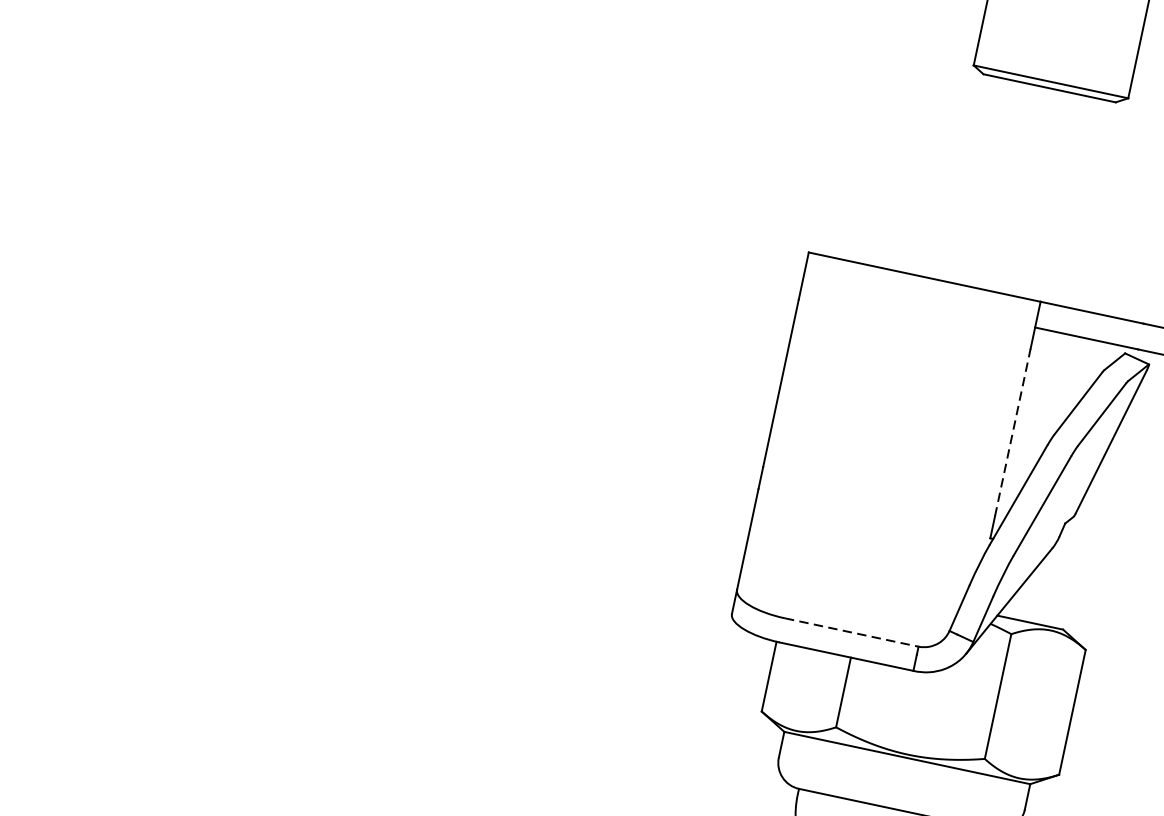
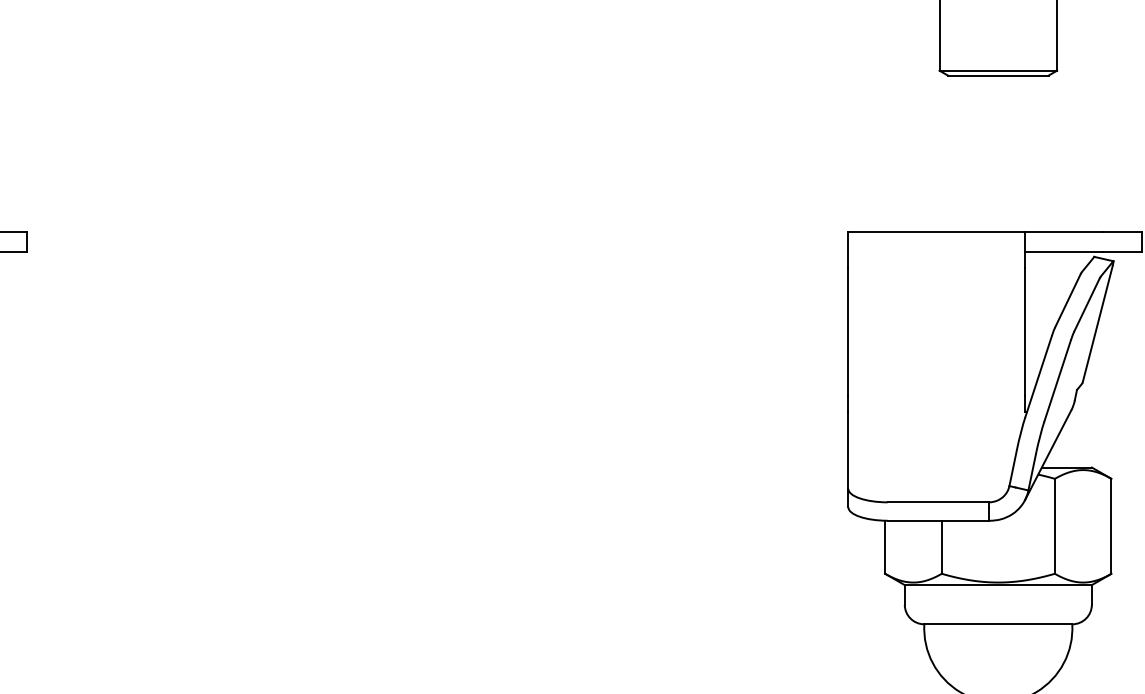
line: (1012, 431) -> (1024, 331), dashed -> solid
line: (851, 632) -> (938, 502), dashed -> solid

